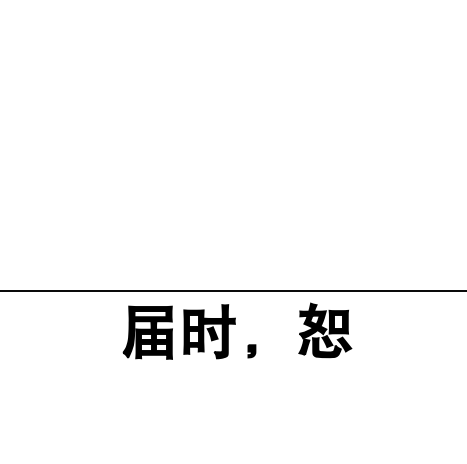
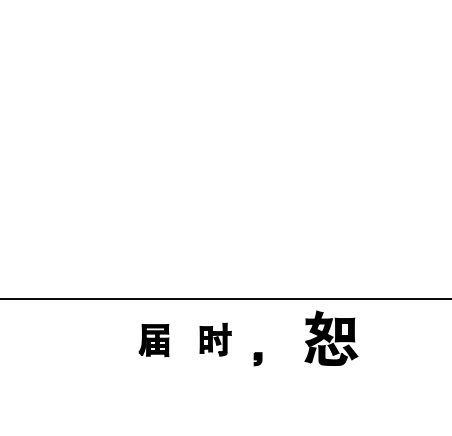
part: (209, 331) -> (215, 339), size x0.6
part: (147, 332) -> (153, 340), size x0.6

